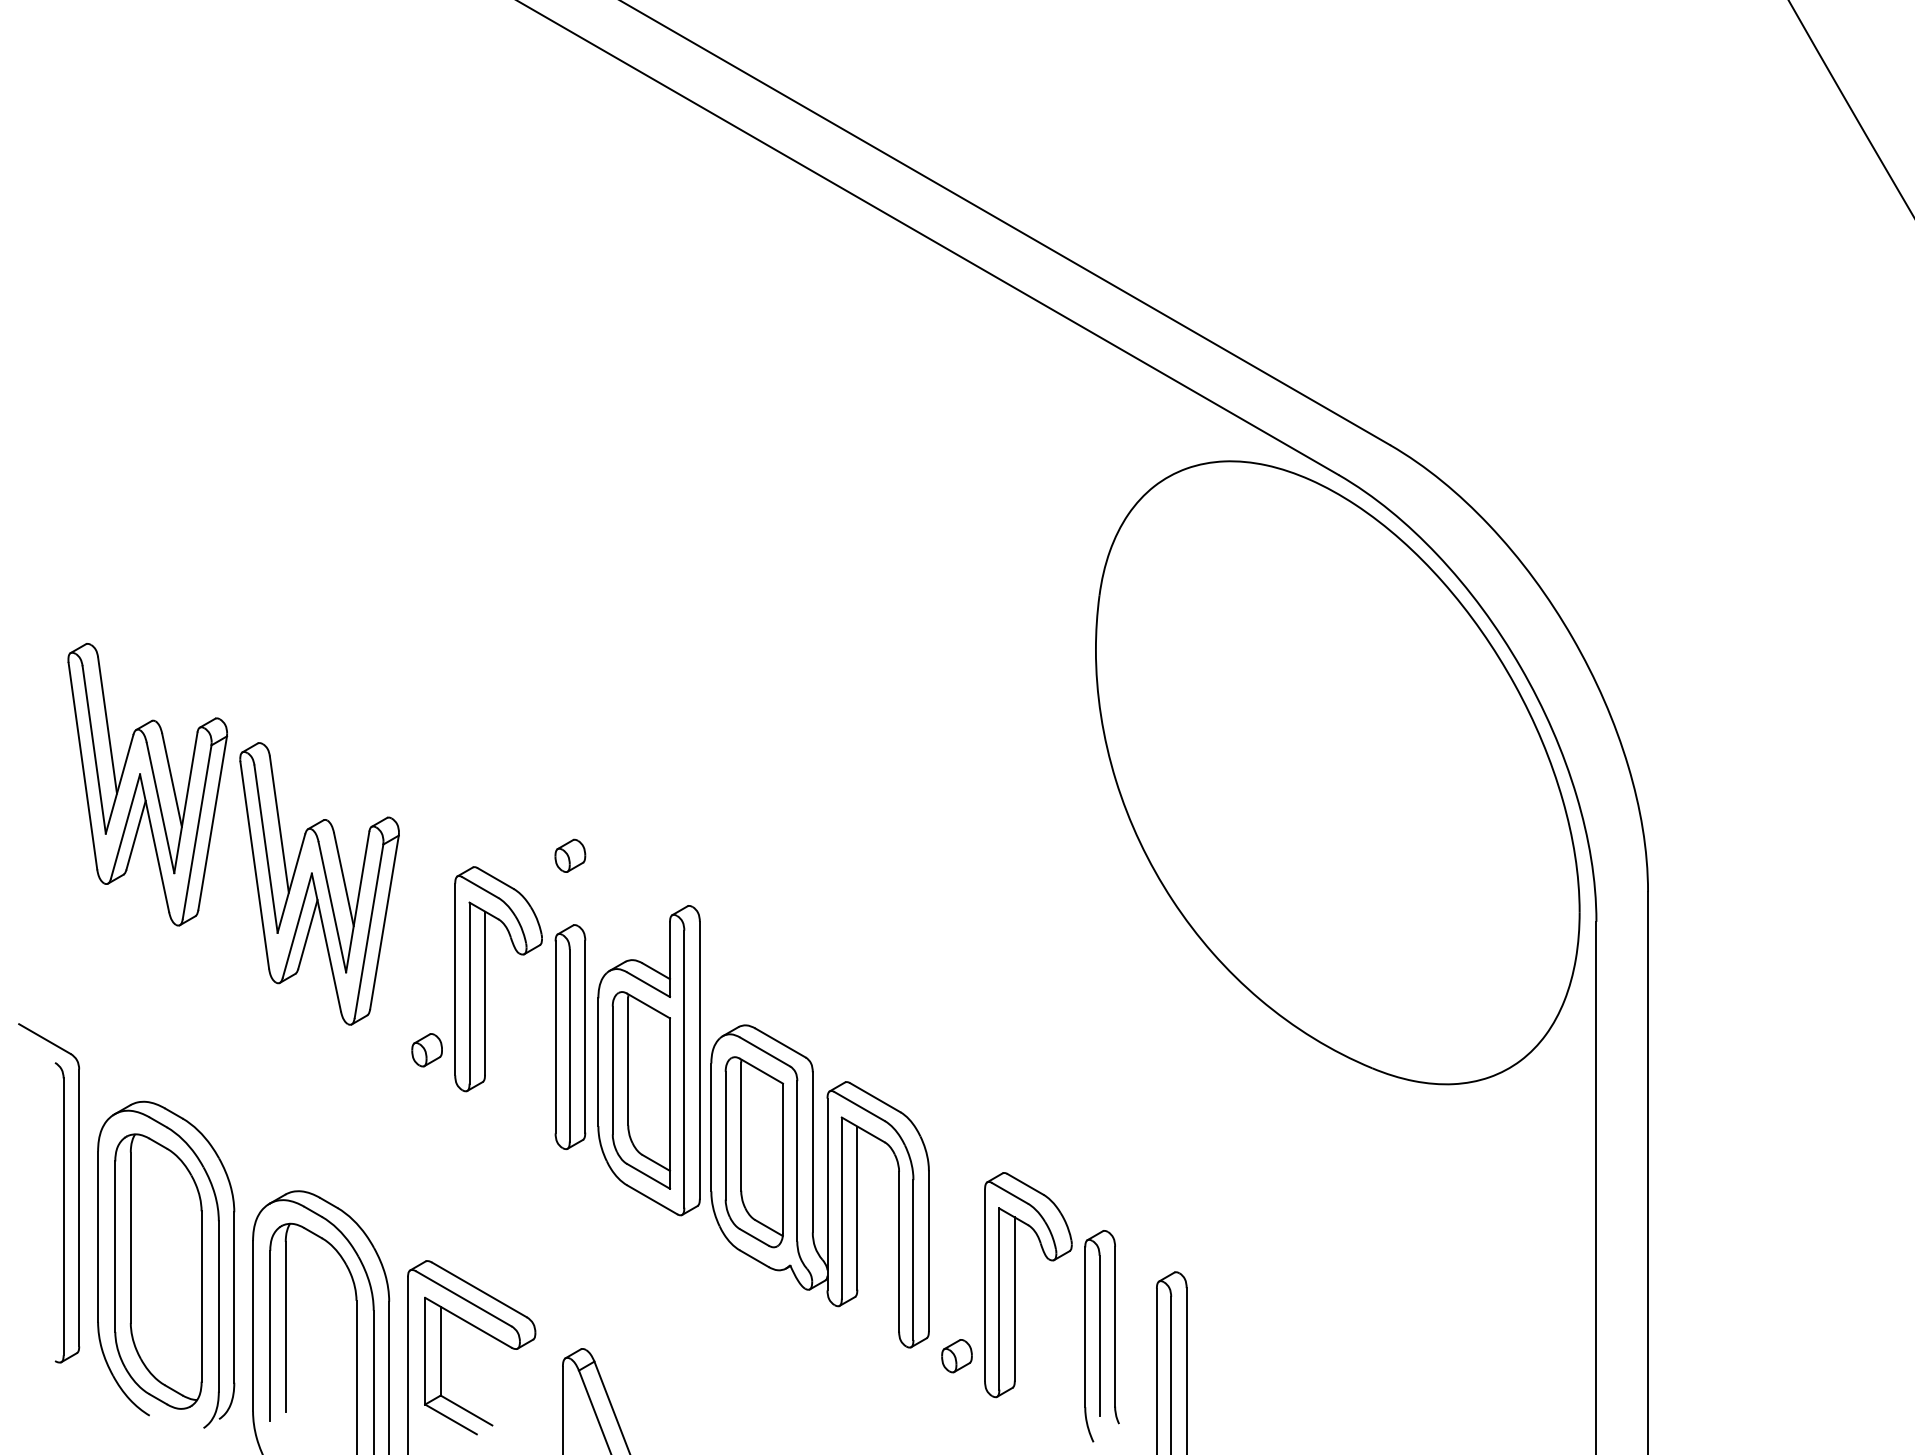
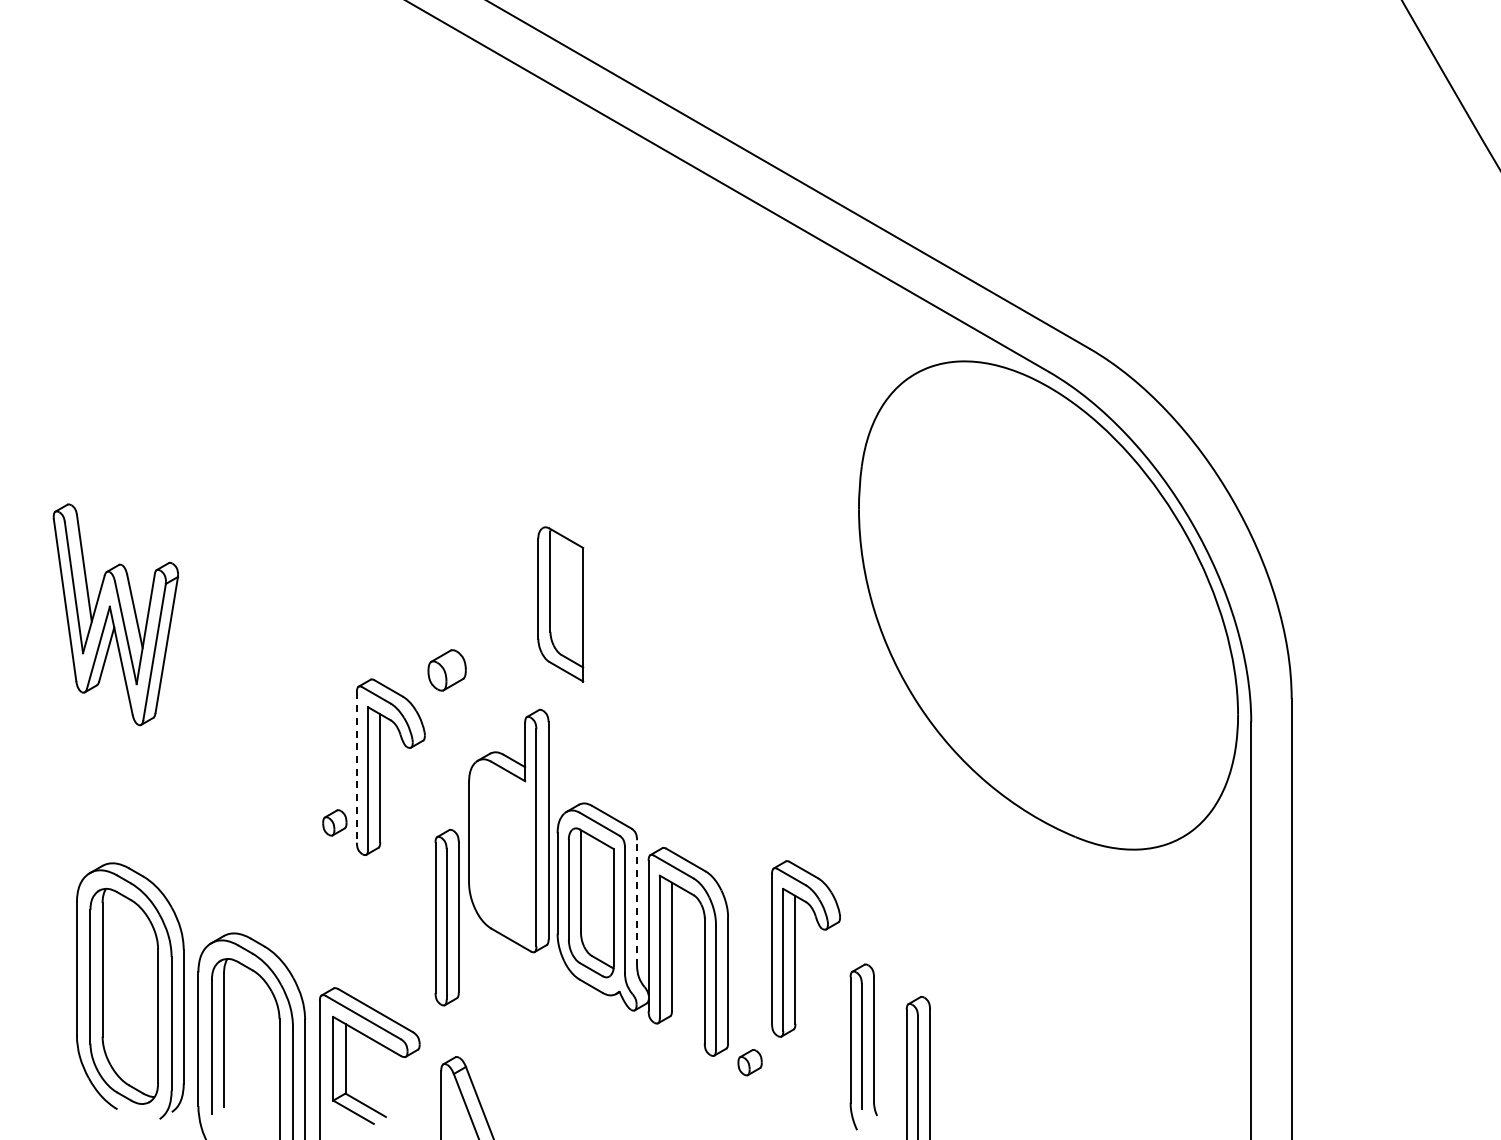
part: (569, 855) -> (446, 670), size x1.6
part: (319, 883) -> (250, 692), removed
line: (454, 980) -> (356, 768), solid -> dashed
part: (569, 1036) -> (446, 917), moved
part: (641, 1090) -> (560, 604), moved
line: (813, 1151) -> (637, 902), solid -> dashed
part: (63, 1192) -> (49, 934), removed
part: (1014, 1284) -> (795, 948), moved

